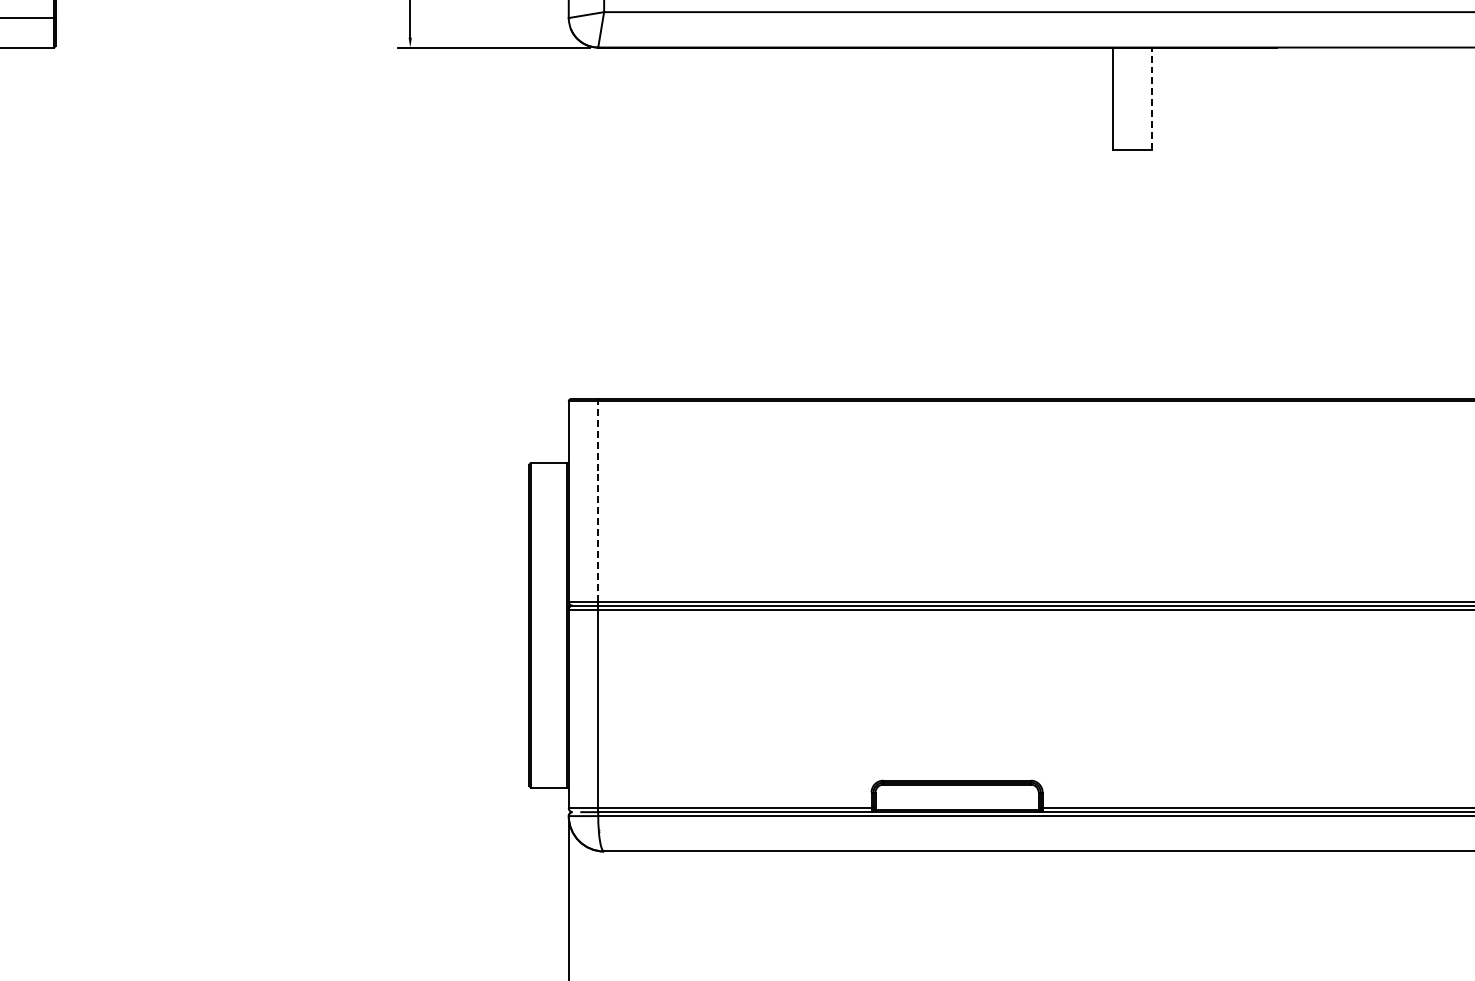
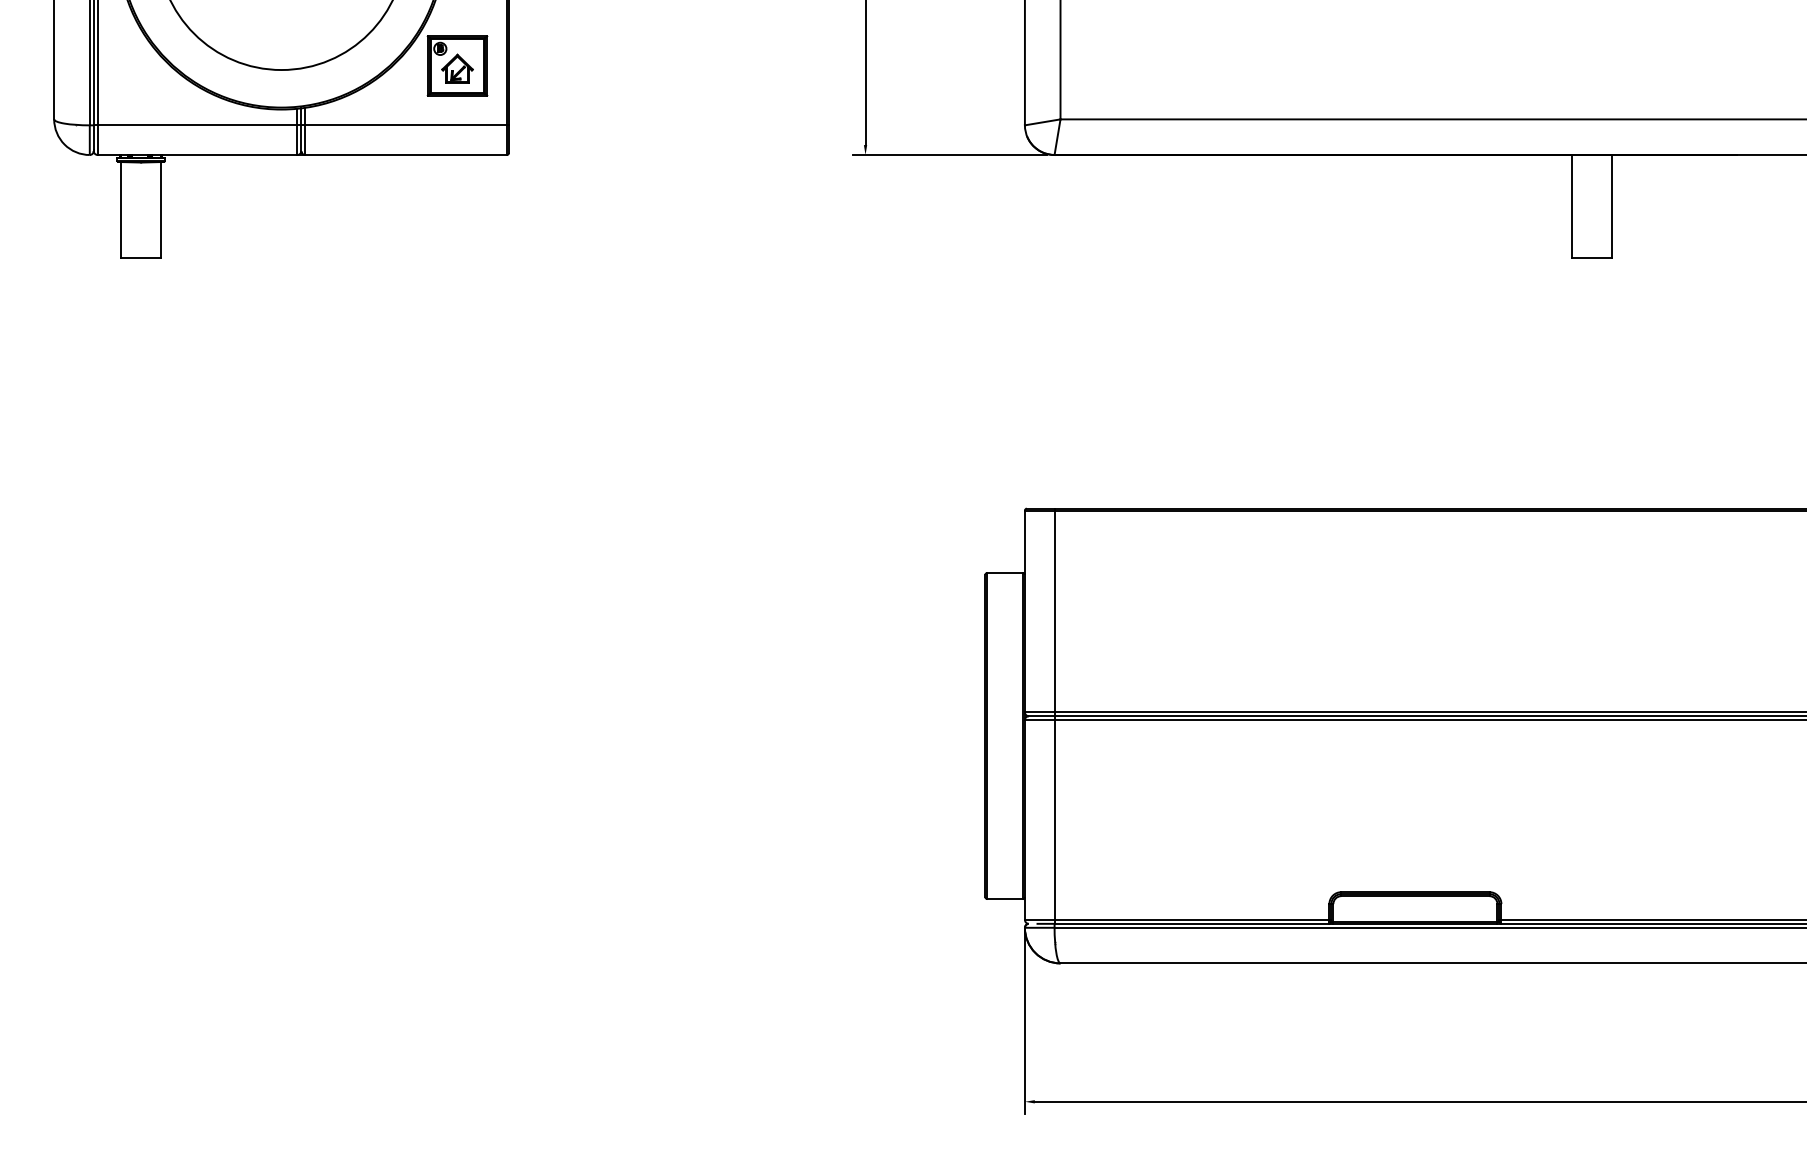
line: (1152, 98) -> (1611, 206), dashed -> solid
line: (598, 501) -> (1054, 611), dashed -> solid

